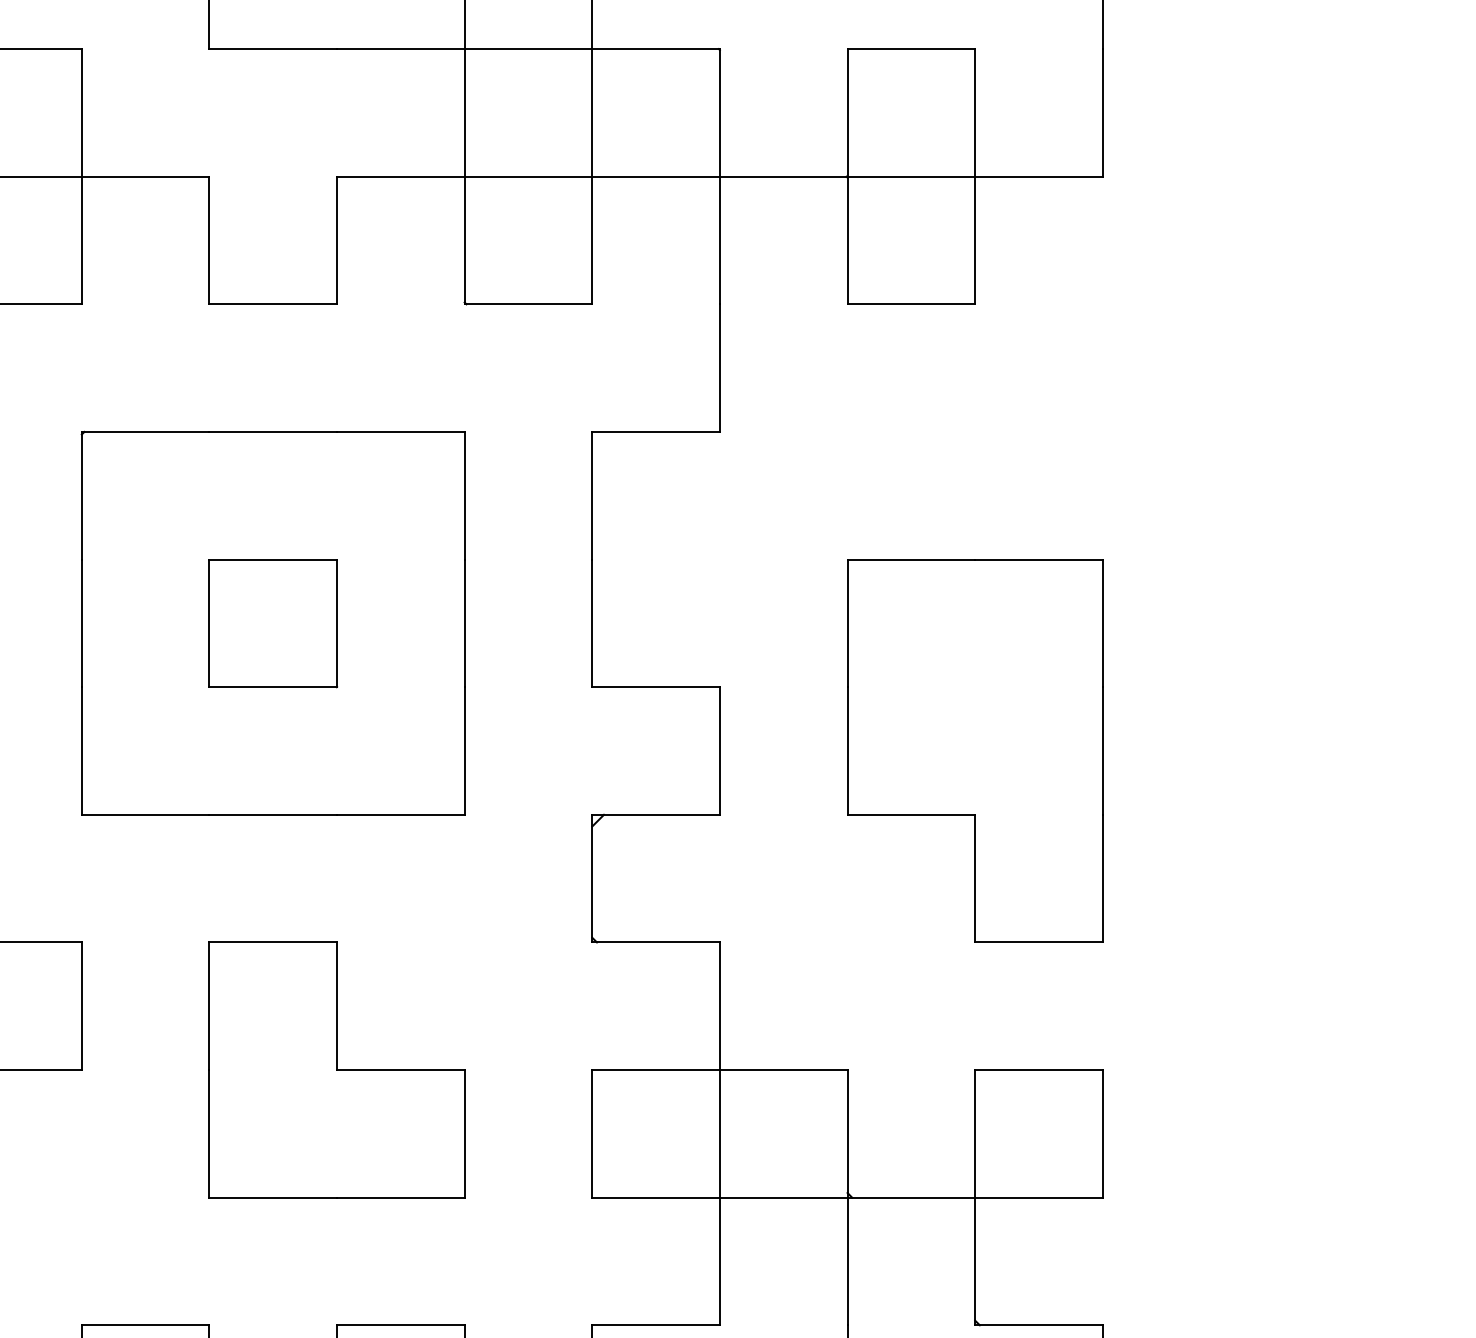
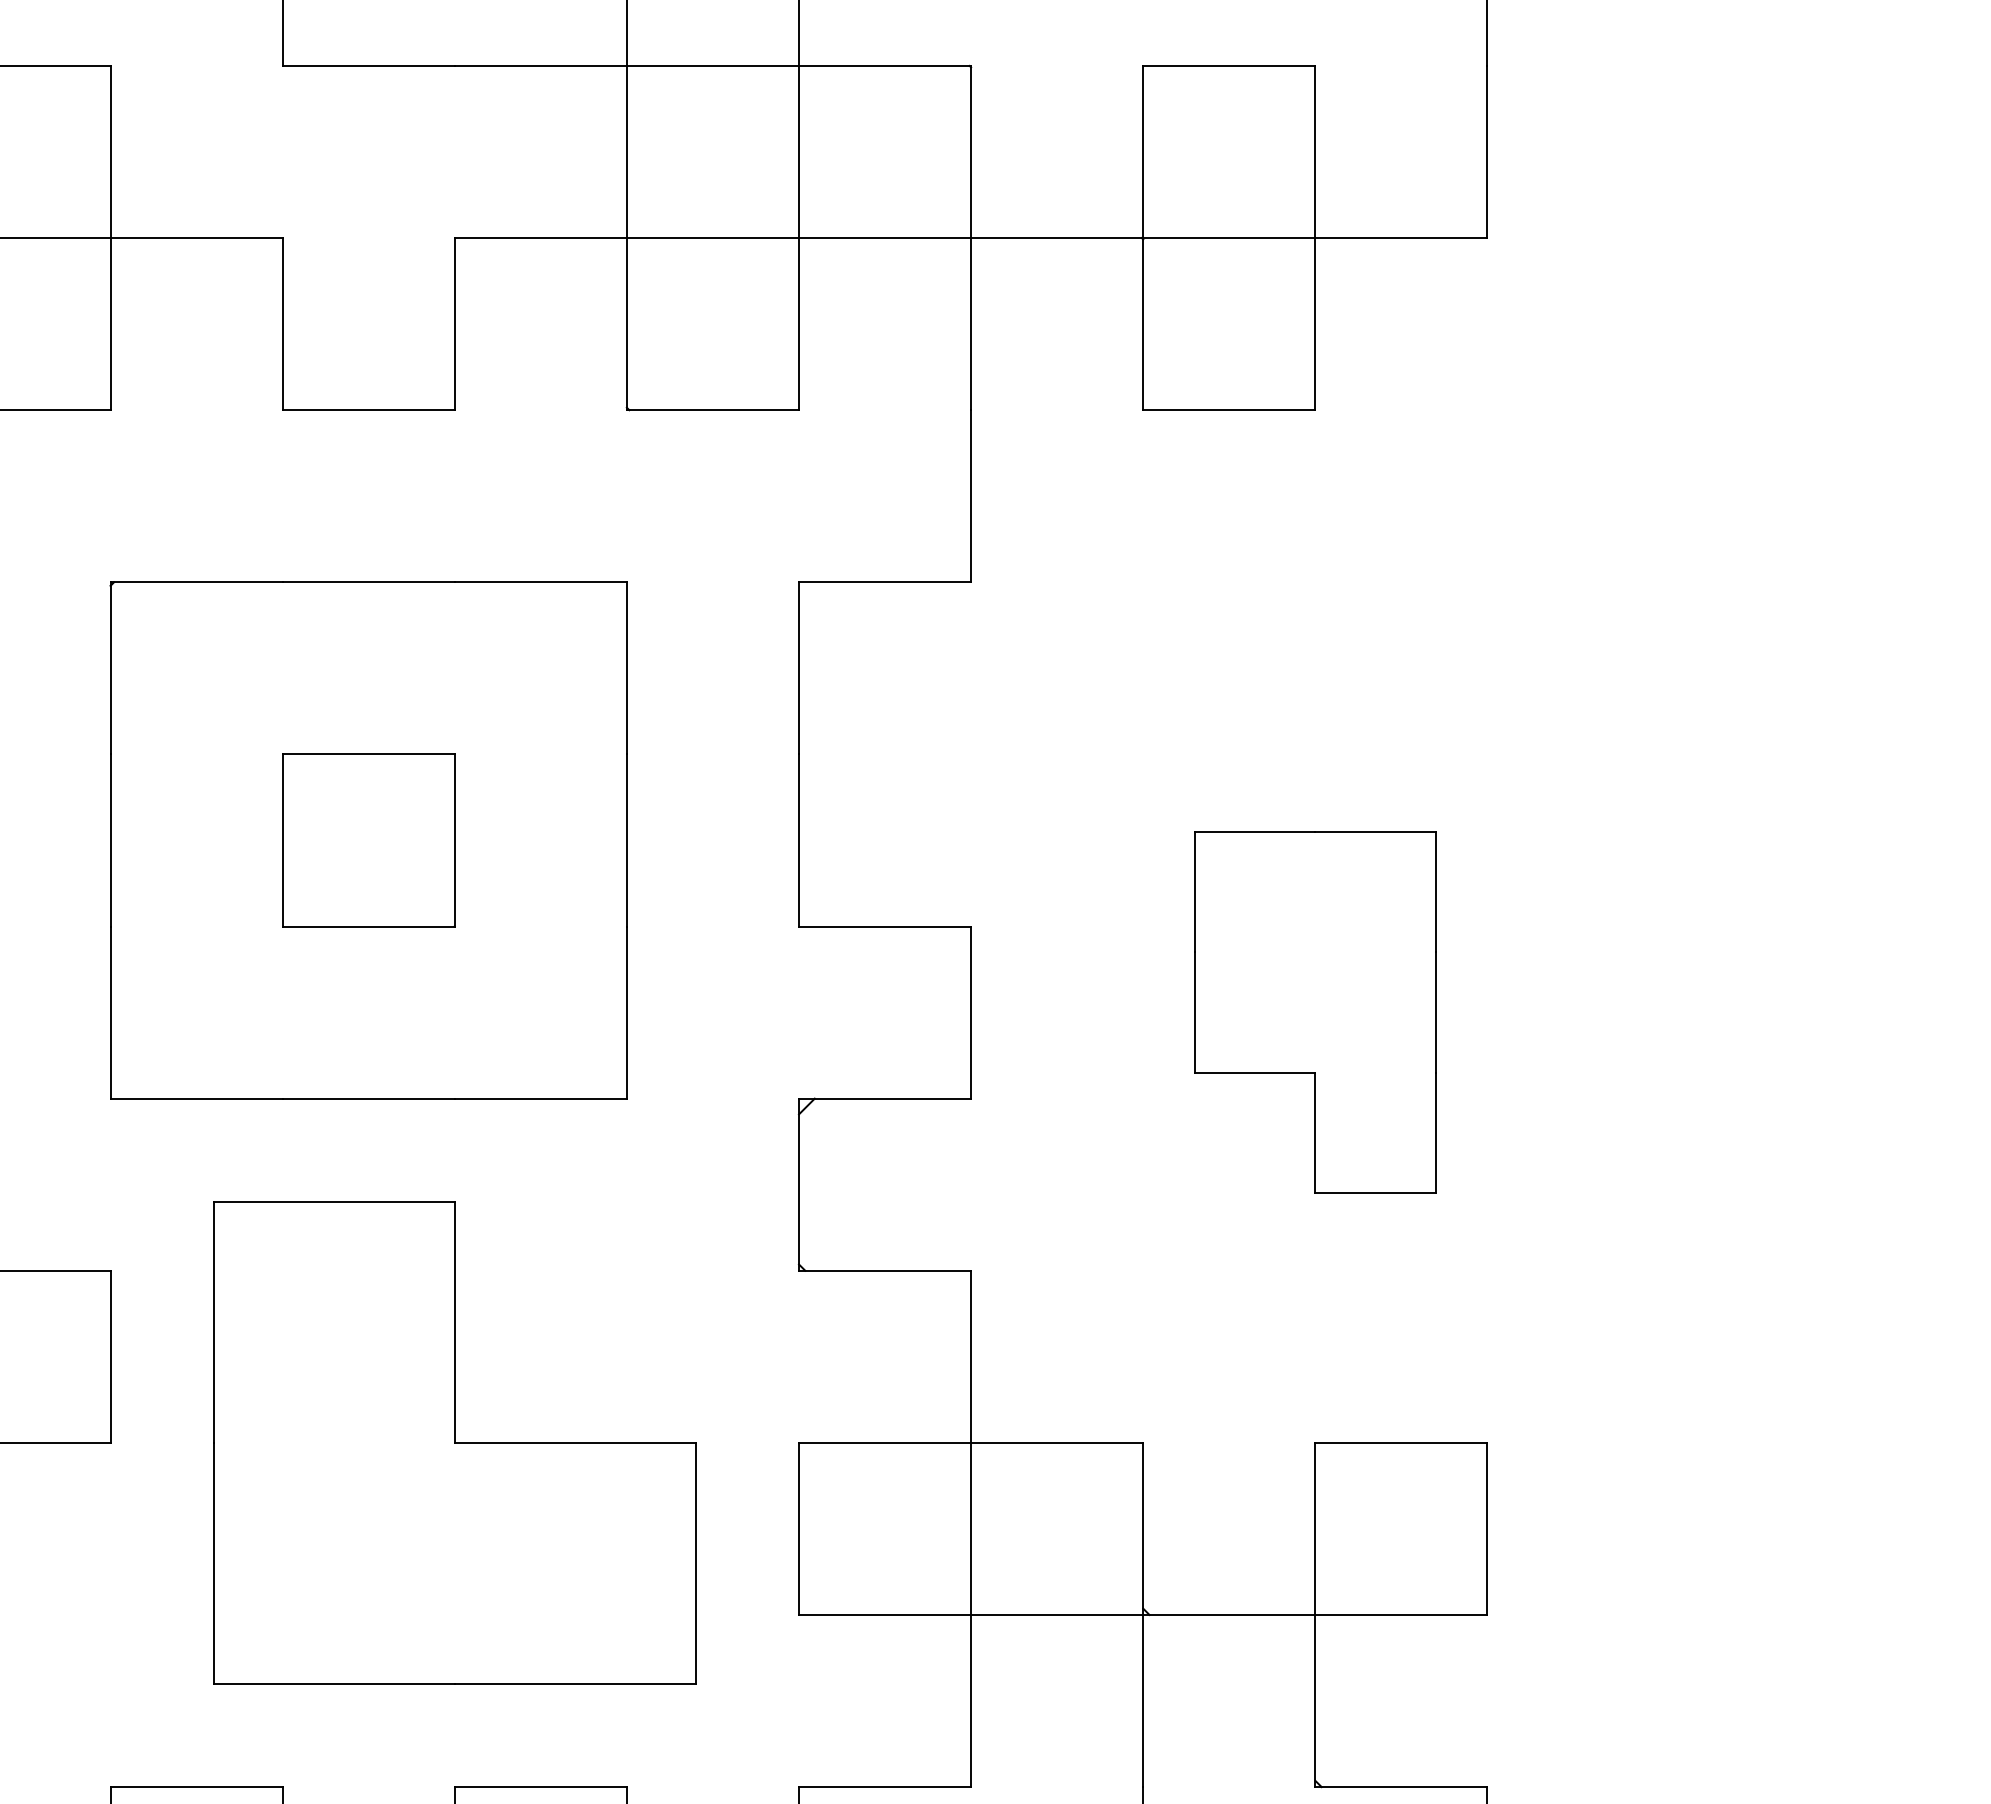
part: (974, 750) -> (1314, 1012), size x0.7
part: (336, 1069) -> (454, 1442), size x1.4

